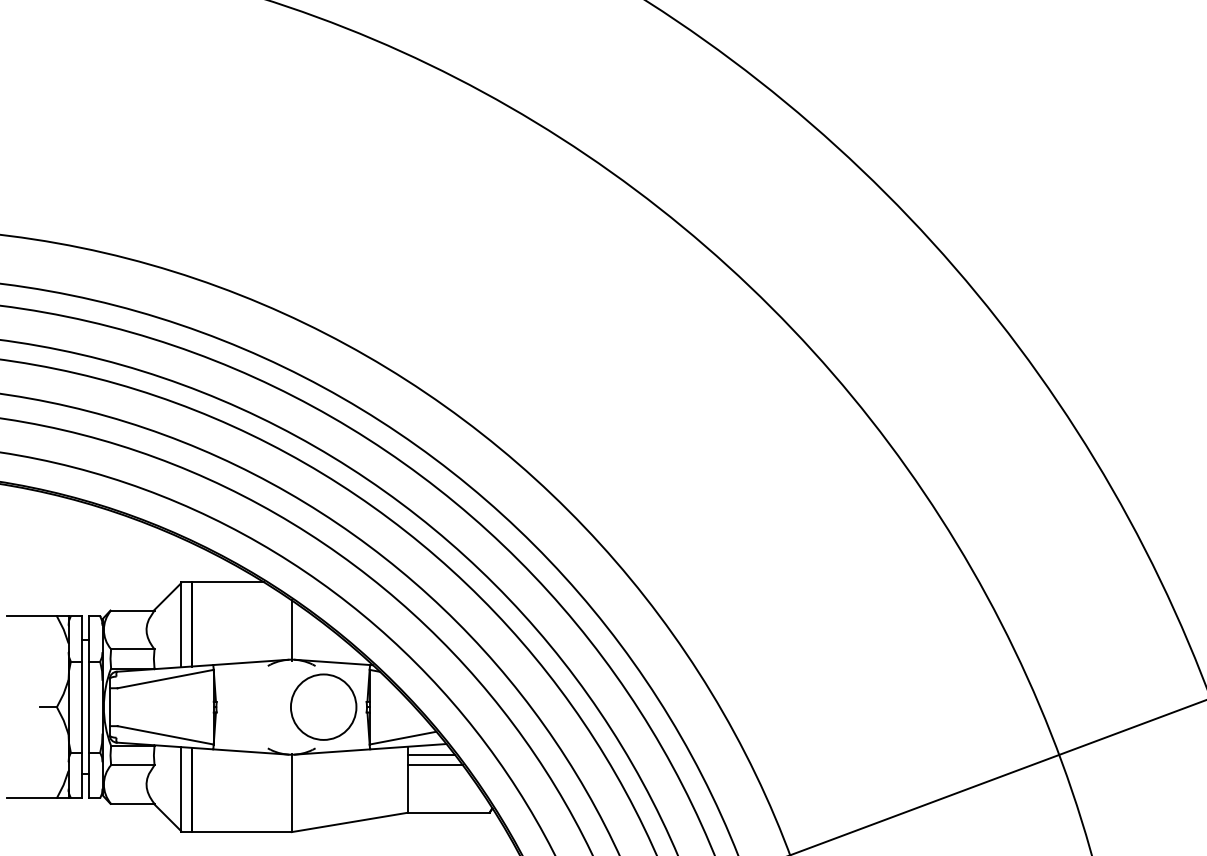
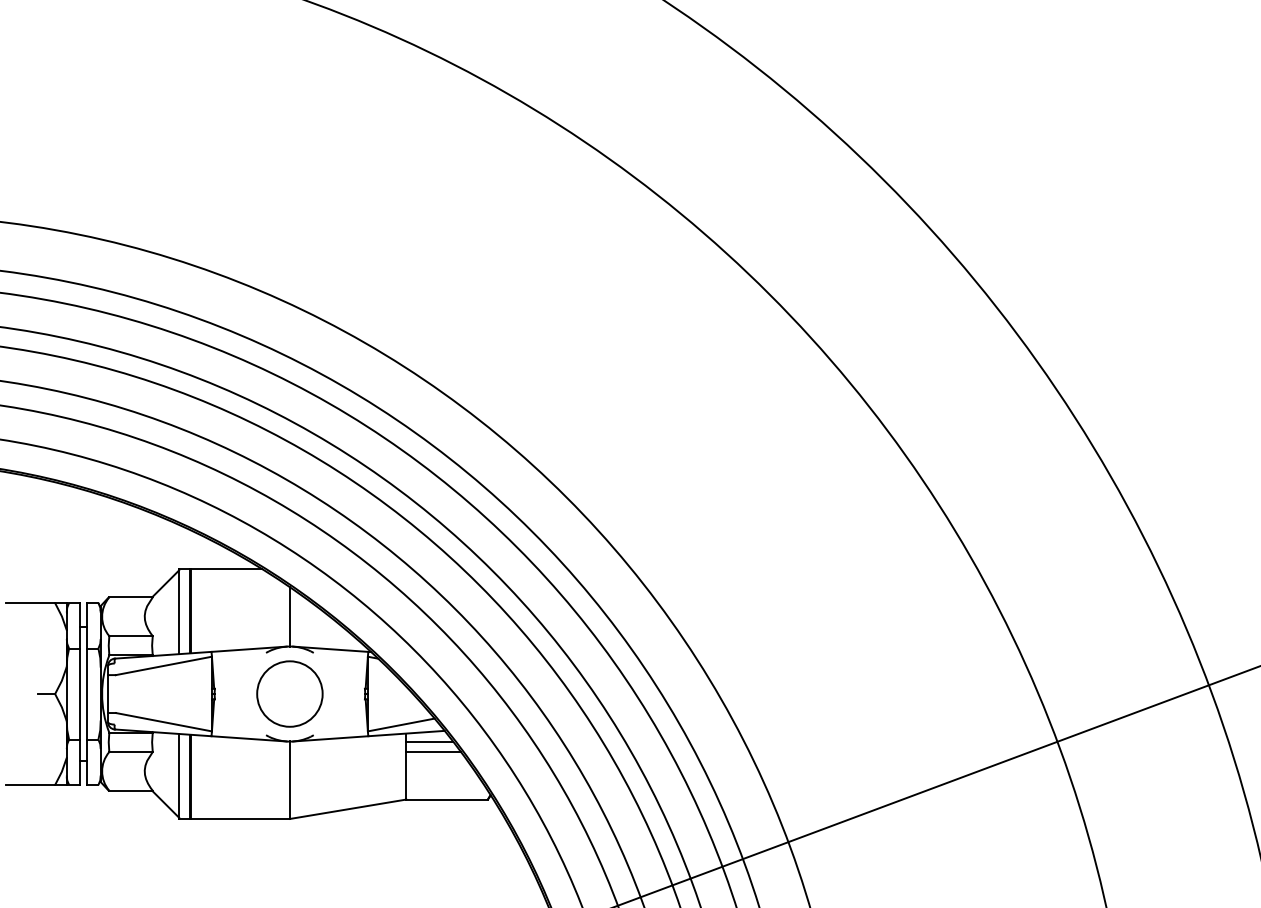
circle: (323, 706) -> (289, 693), moved

